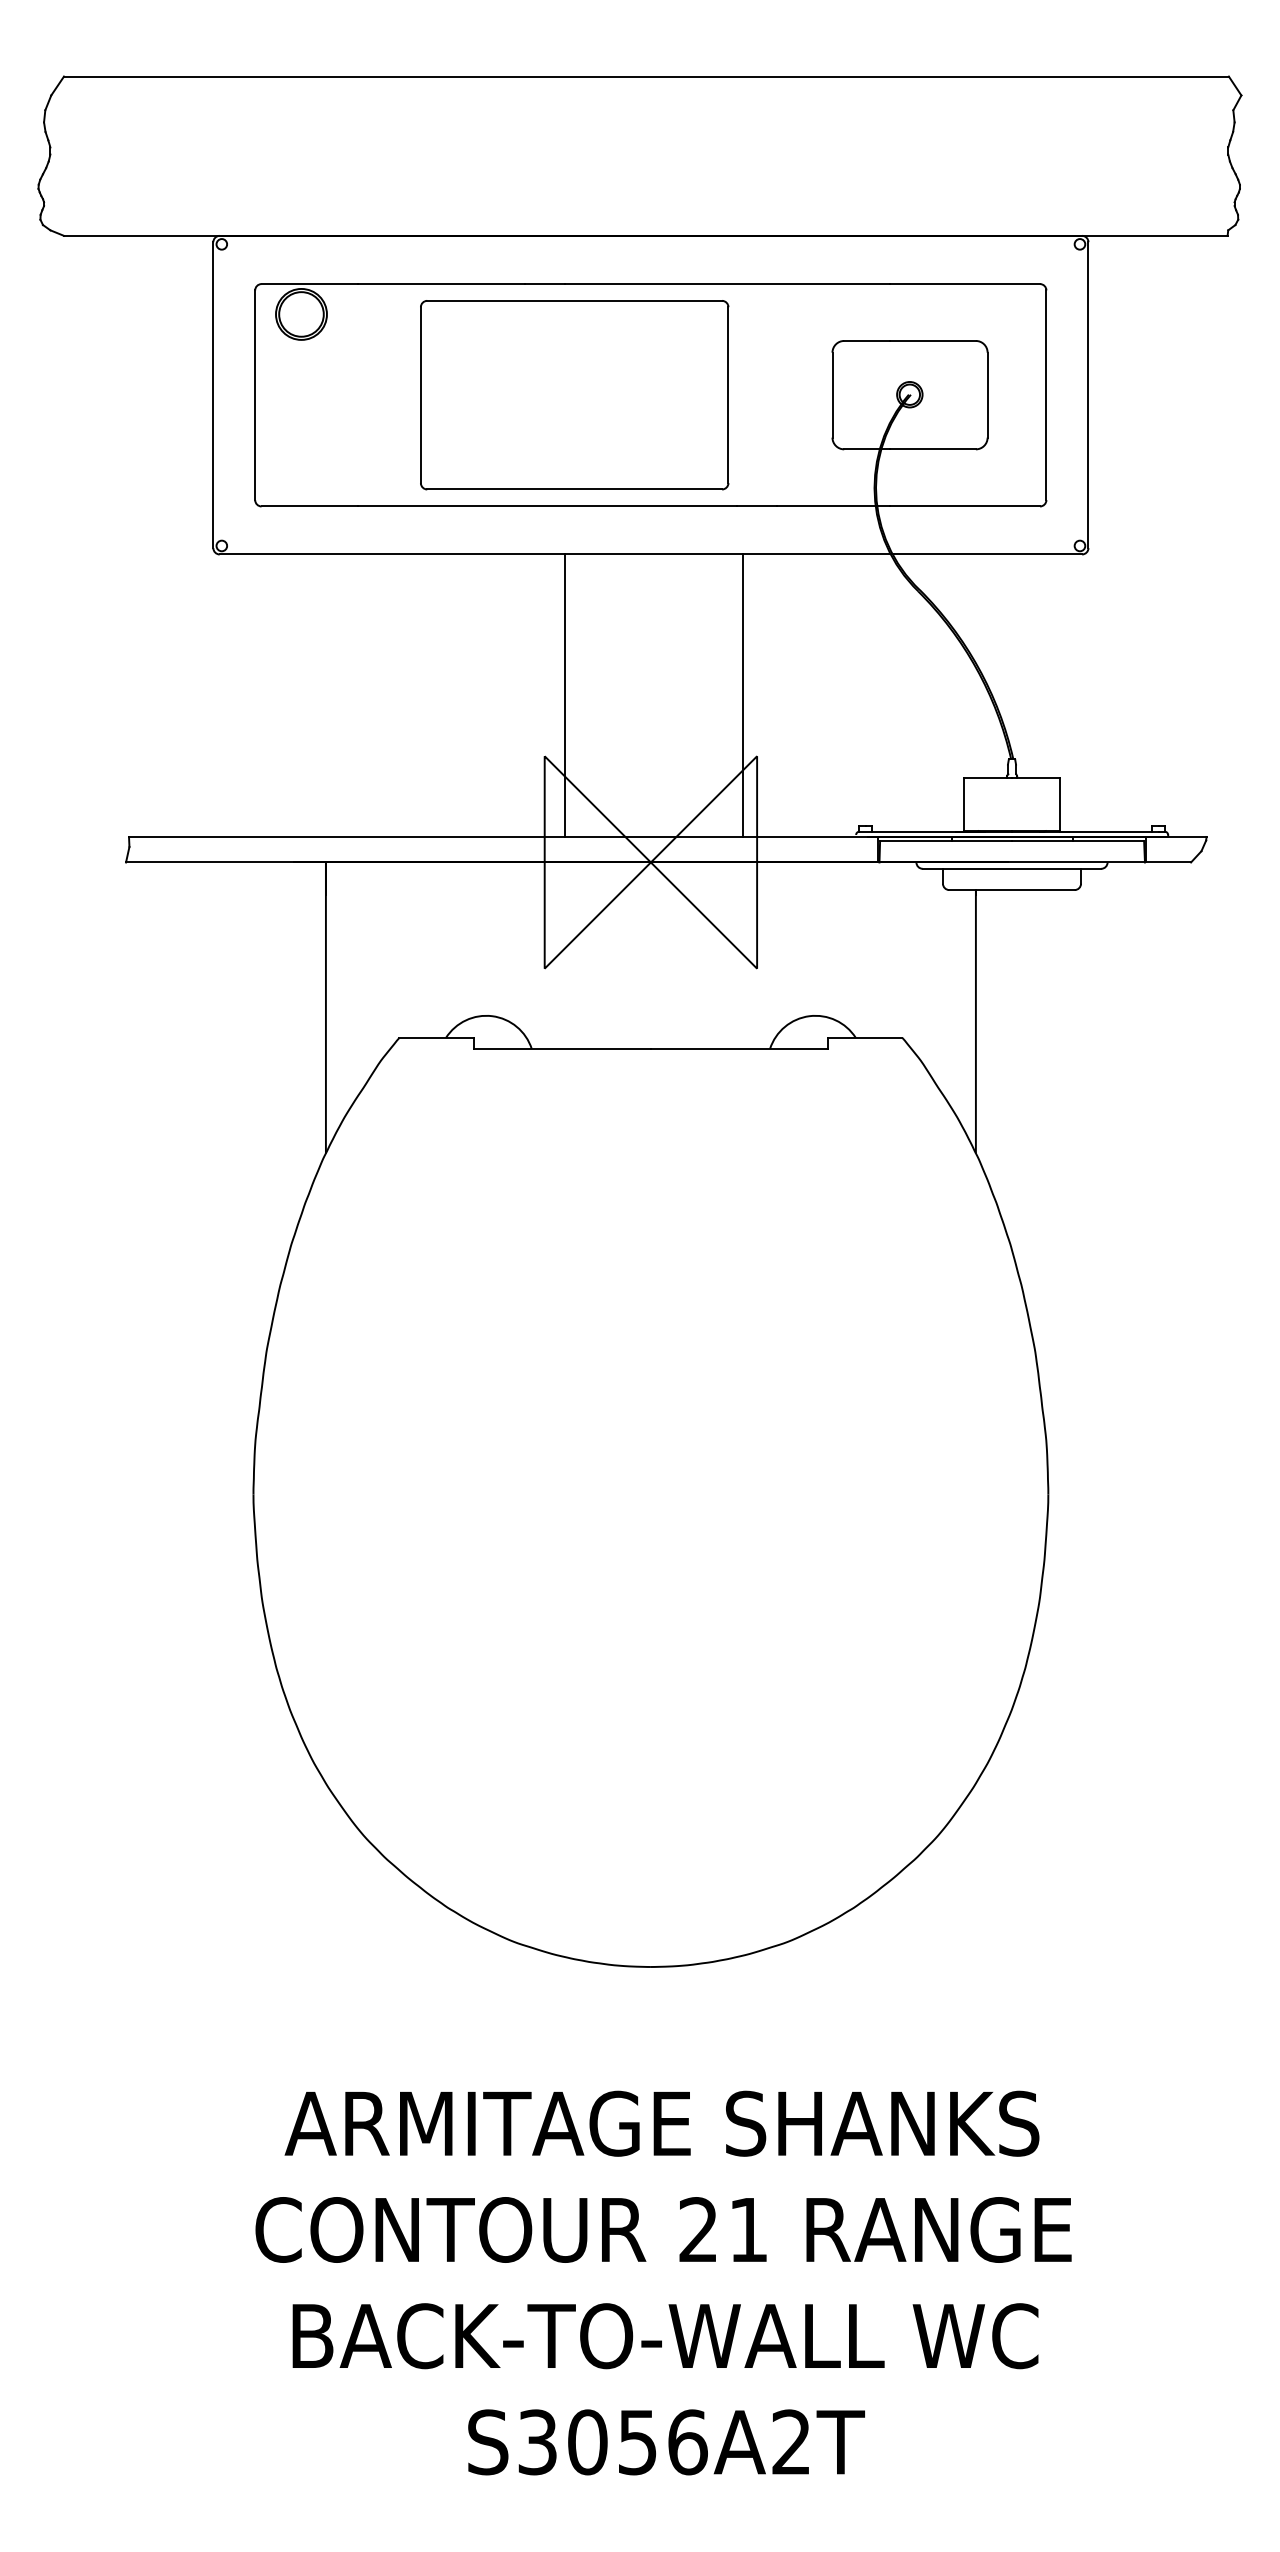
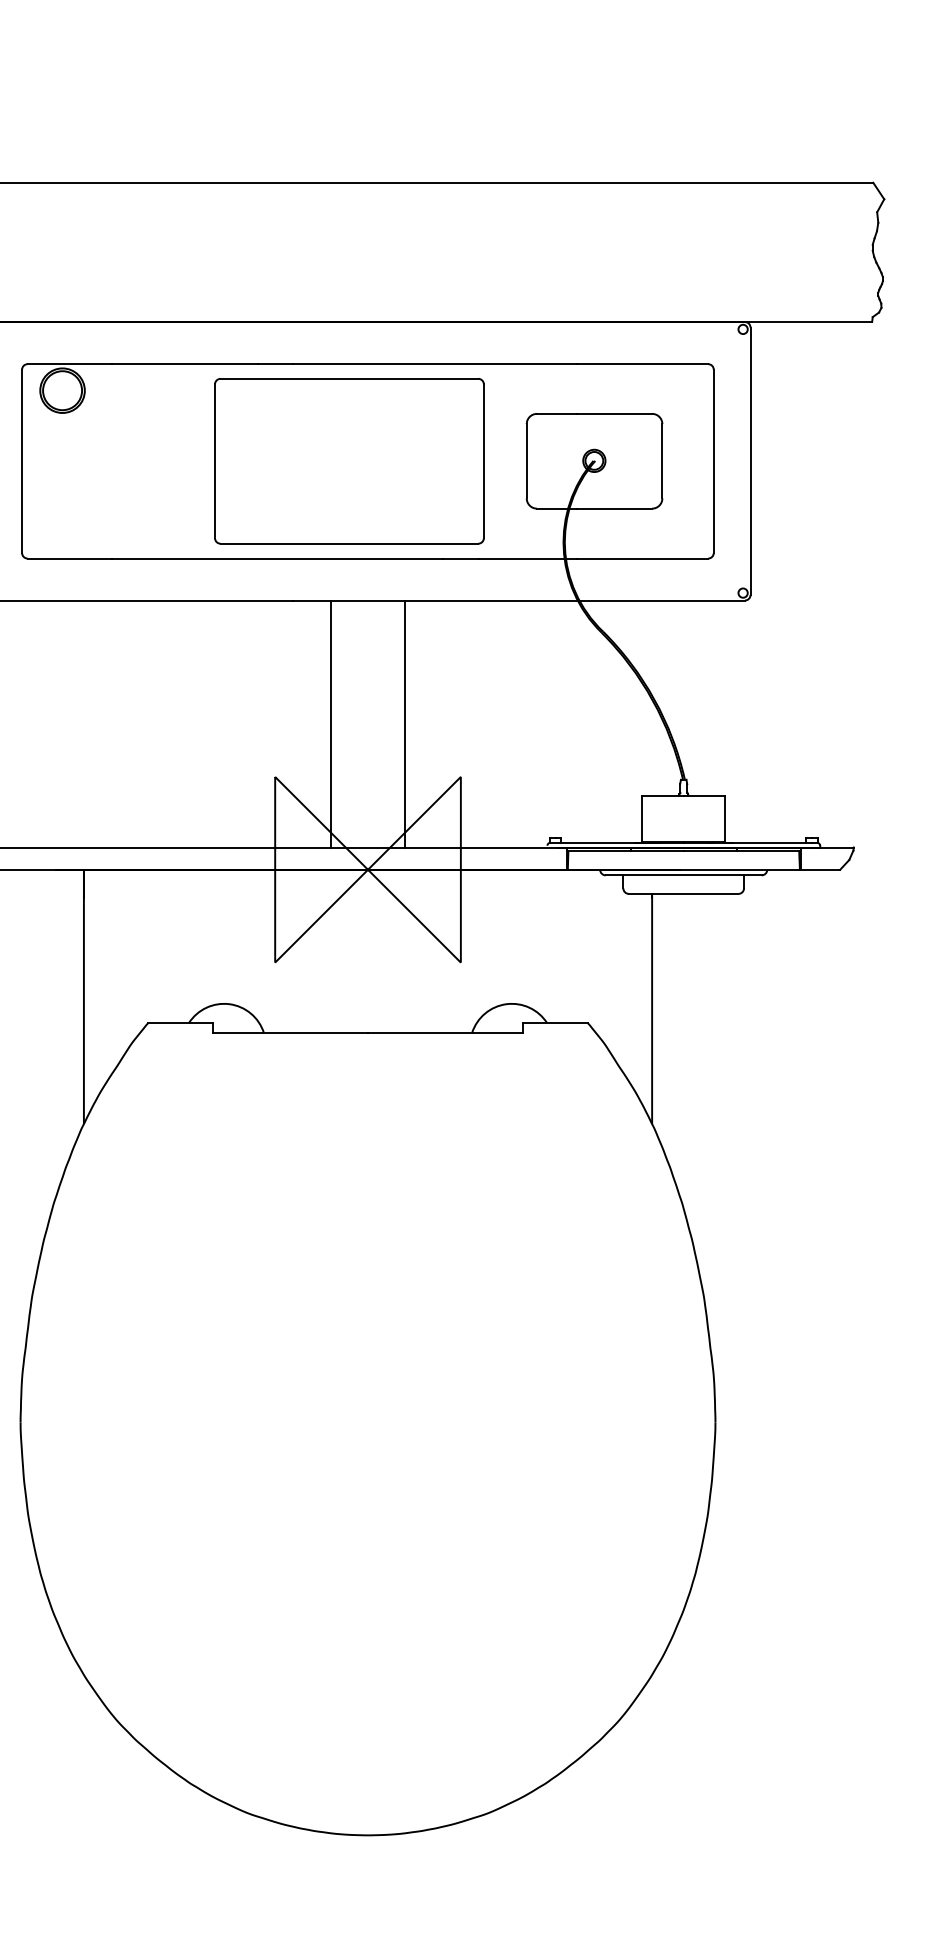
part: (574, 395) -> (349, 461), moved
line: (564, 695) -> (330, 723), moved
line: (742, 695) -> (404, 723), moved

